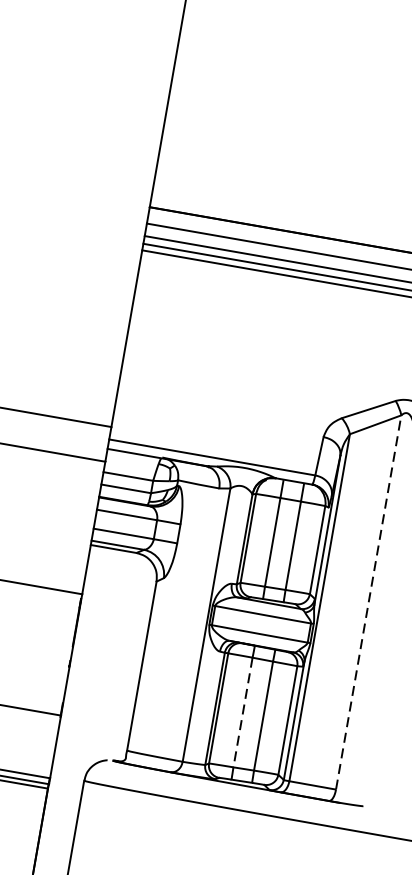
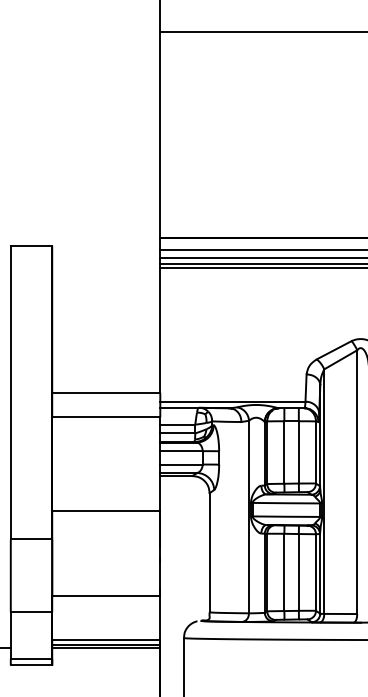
line: (369, 603) -> (357, 482), dashed -> solid
line: (243, 712) -> (284, 572), dashed -> solid

